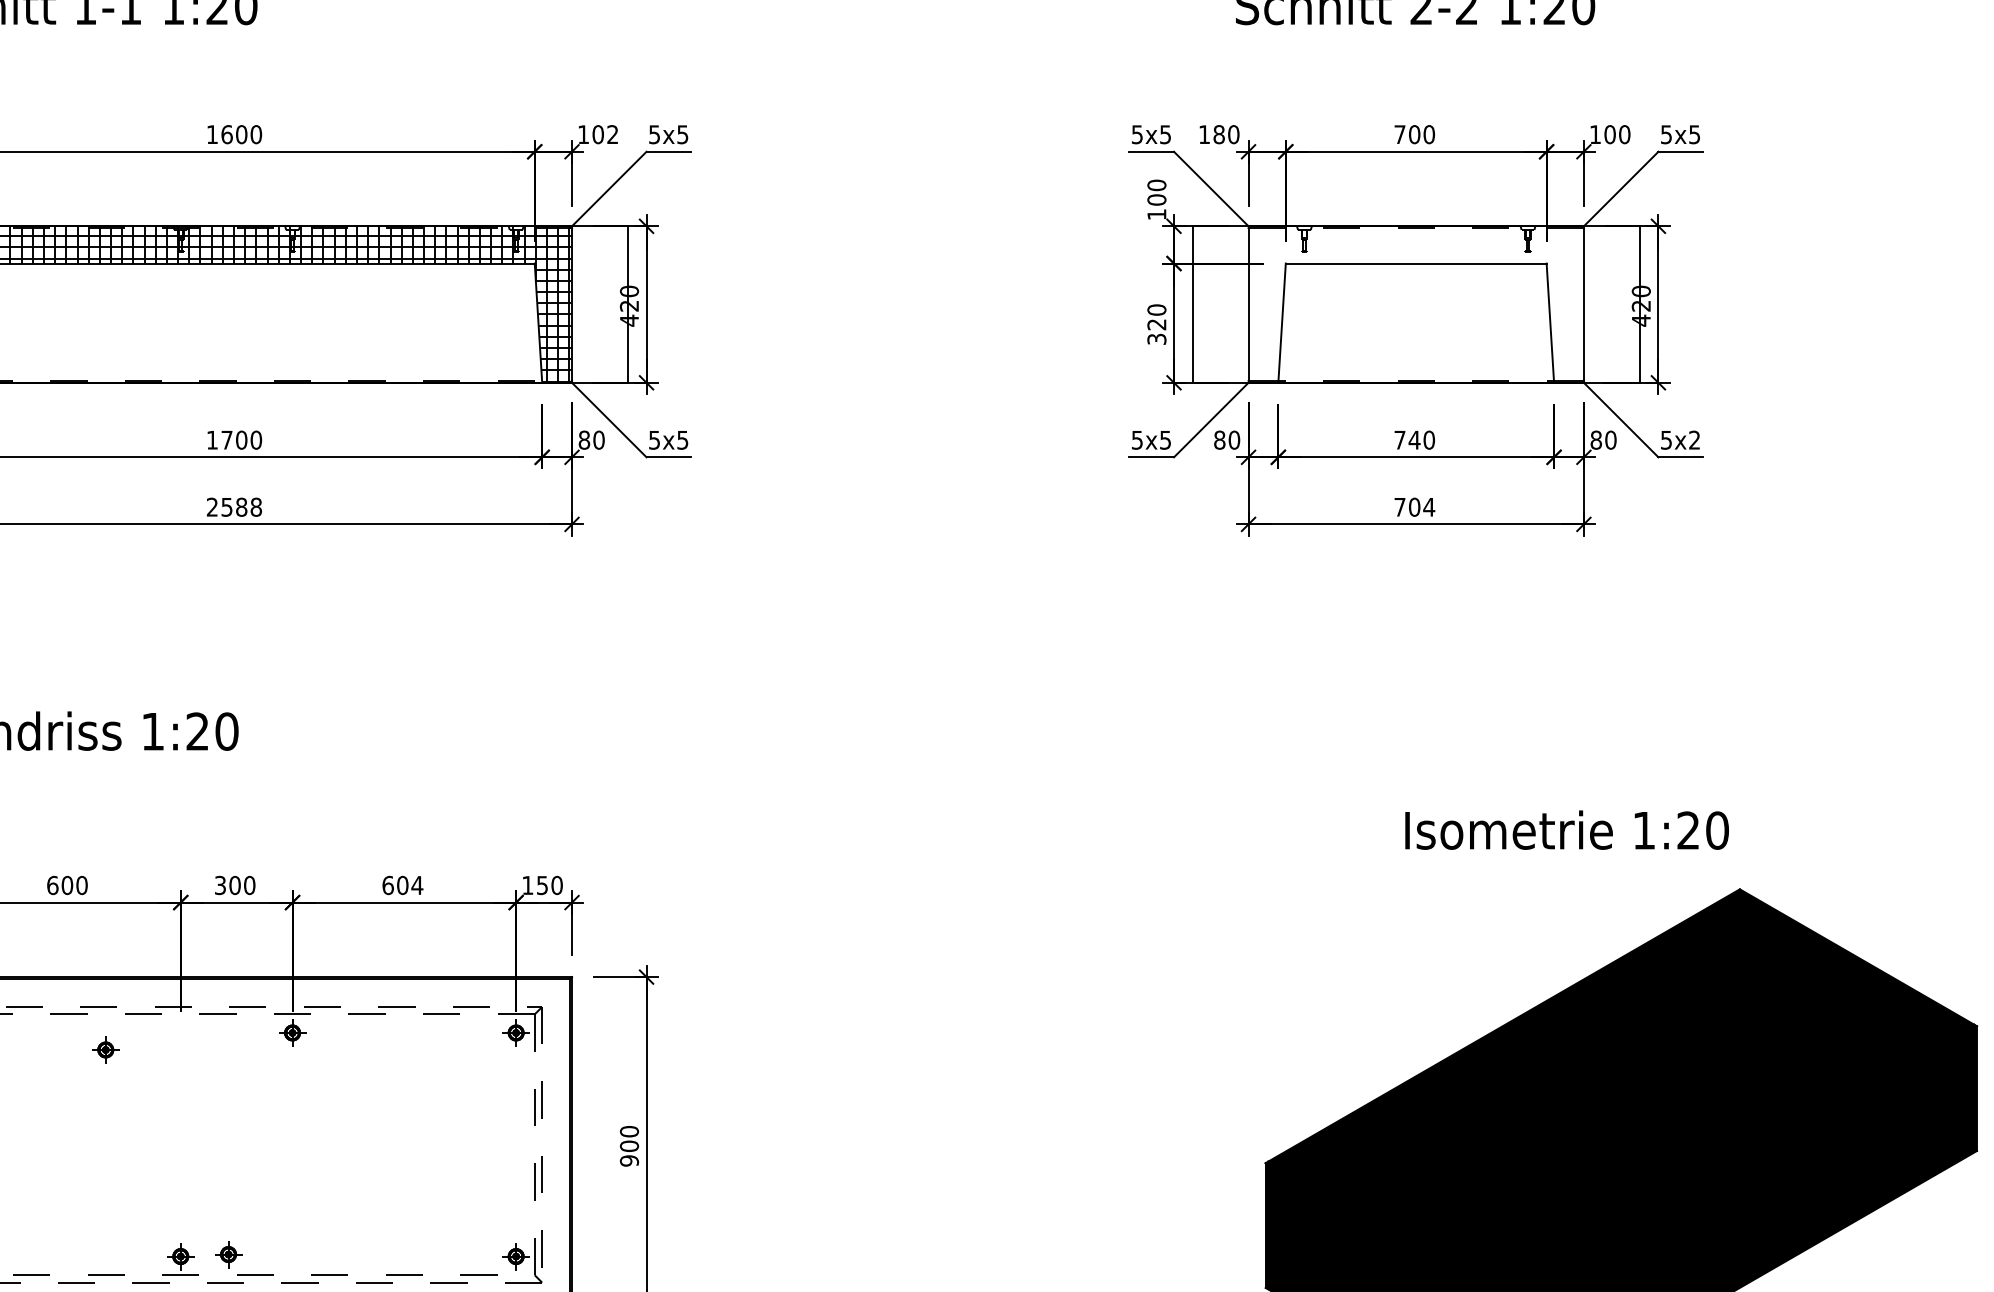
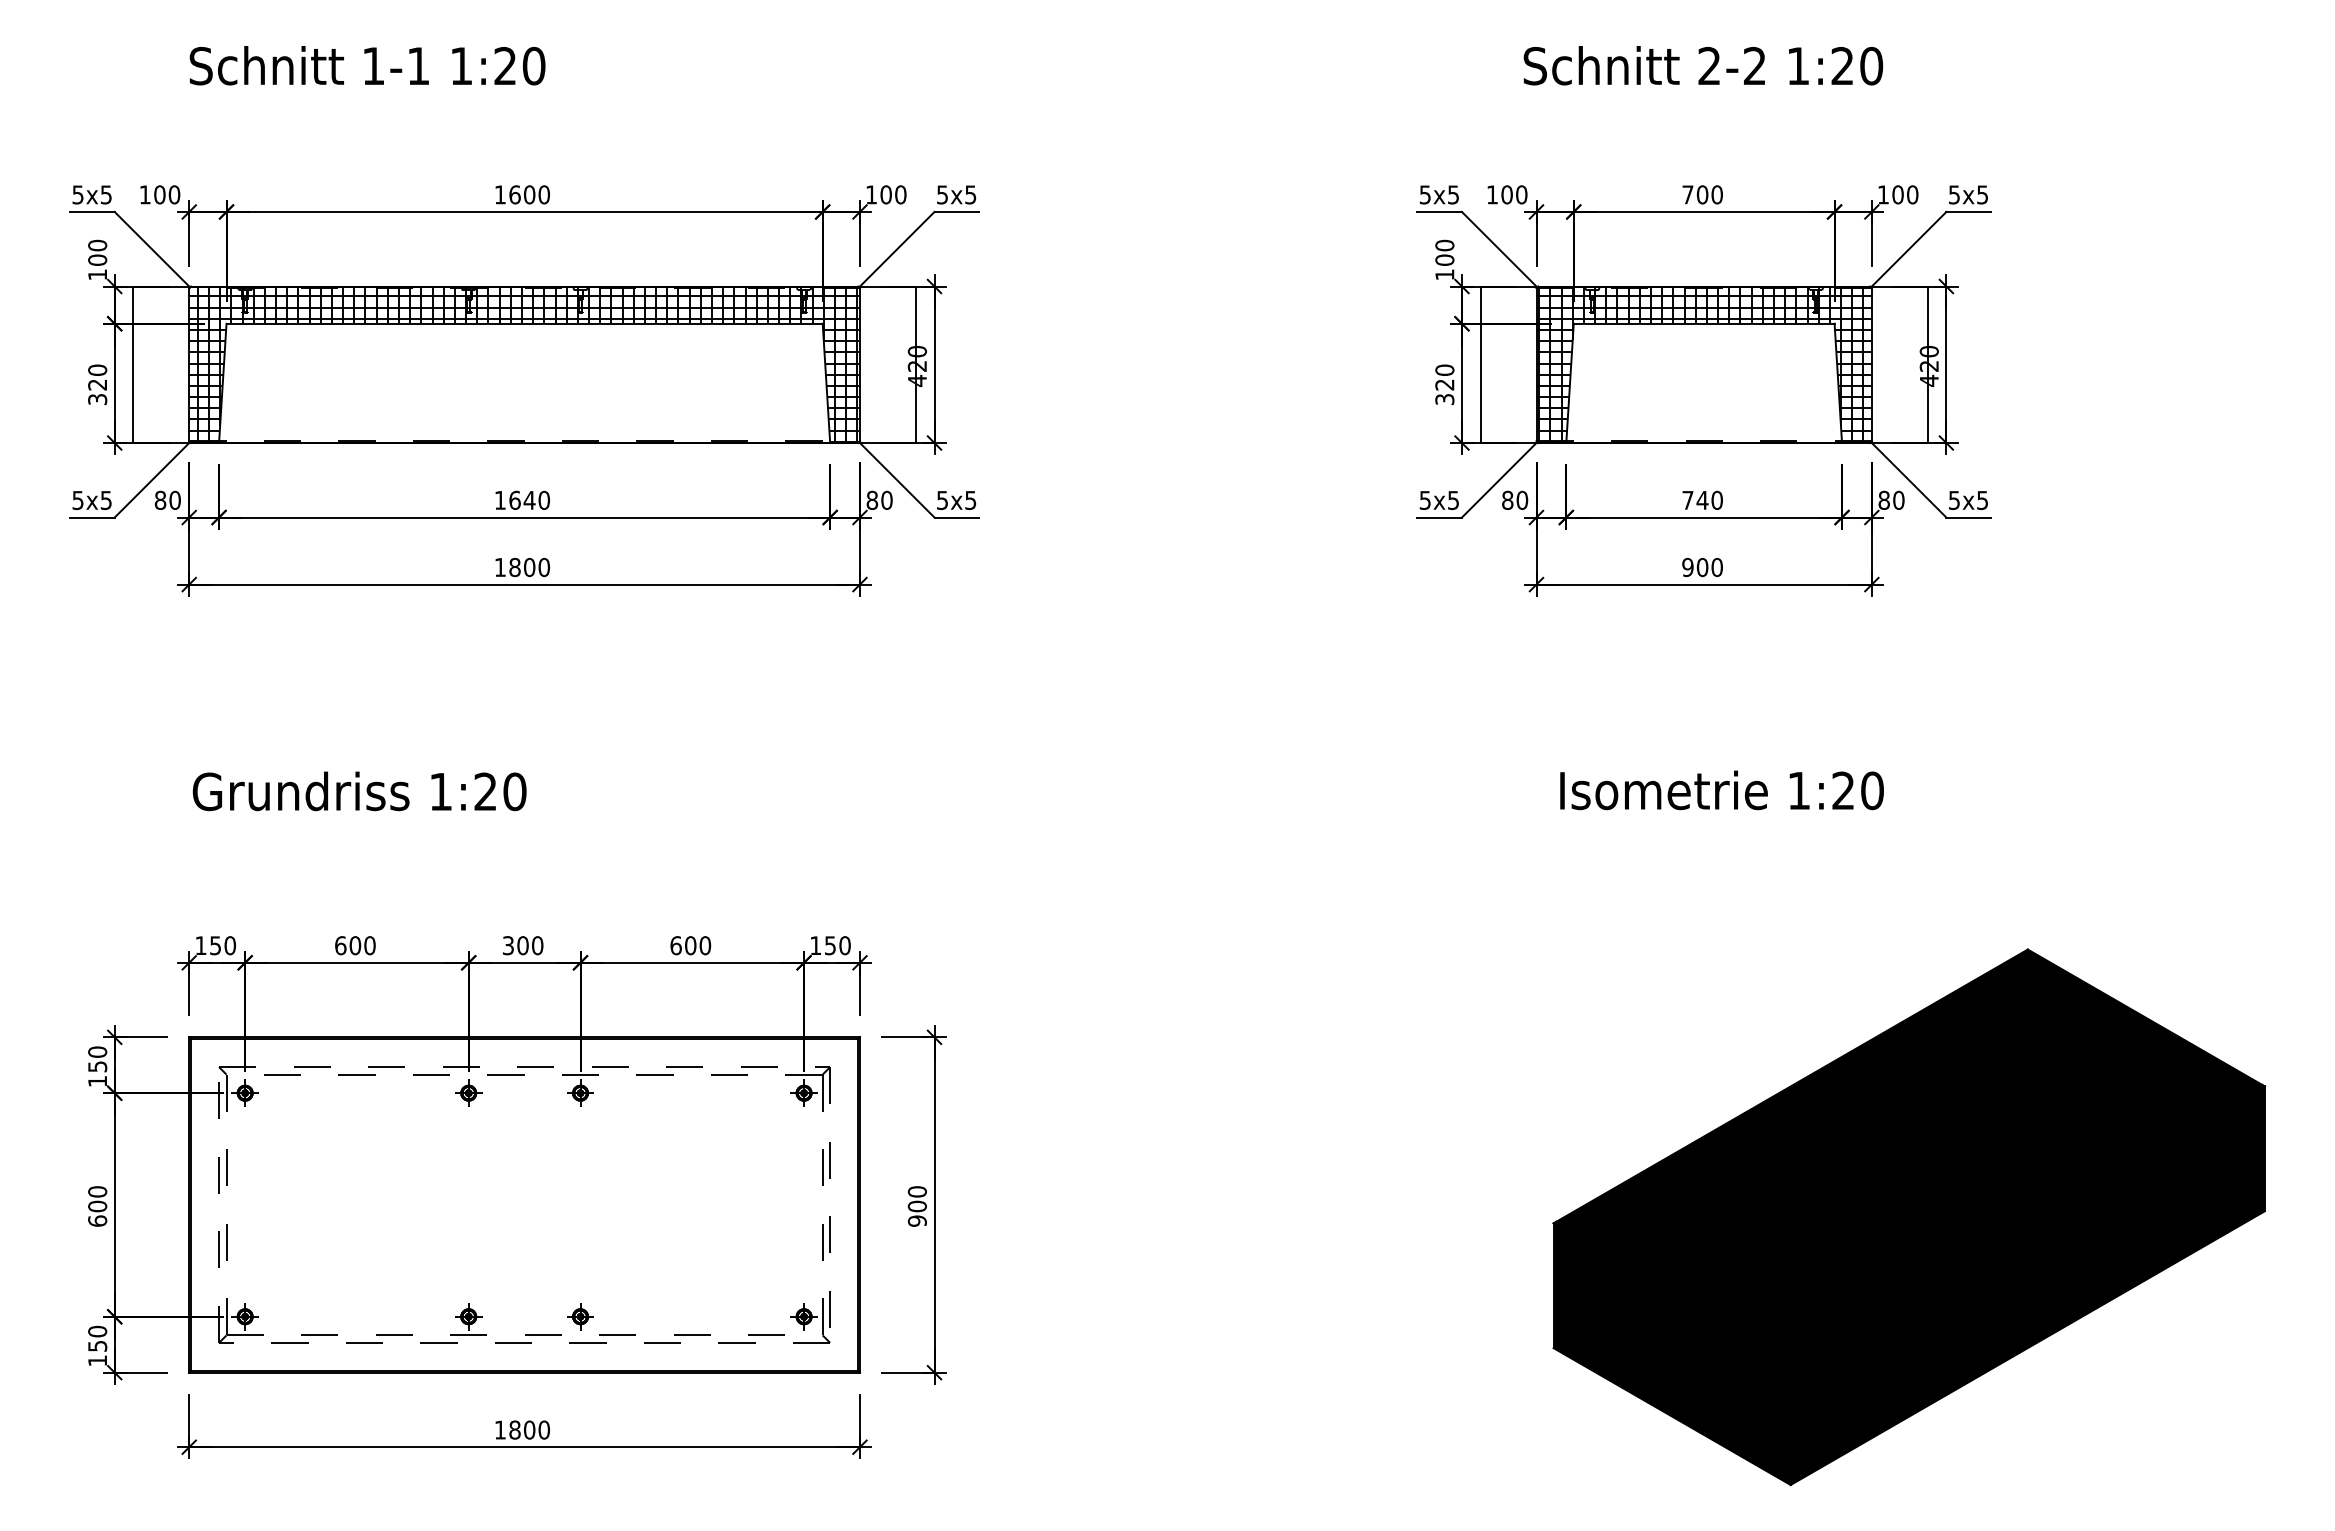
text: (612, 134) -> (900, 194), 102 -> 100
text: (1218, 134) -> (1506, 194), 180 -> 100
hatch: (1415, 304) -> (1703, 364), added
text: (234, 439) -> (522, 499), 1700 -> 1640
text: (1694, 440) -> (1982, 500), 5x2 -> 5x5
text: (234, 507) -> (522, 567), 2588 -> 1800
text: (1414, 507) -> (1702, 567), 704 -> 900
text: (1566, 830) -> (1721, 790), moved
text: (417, 885) -> (705, 945), 604 -> 600
part: (105, 1049) -> (468, 1092), moved
part: (228, 1254) -> (580, 1316), moved

